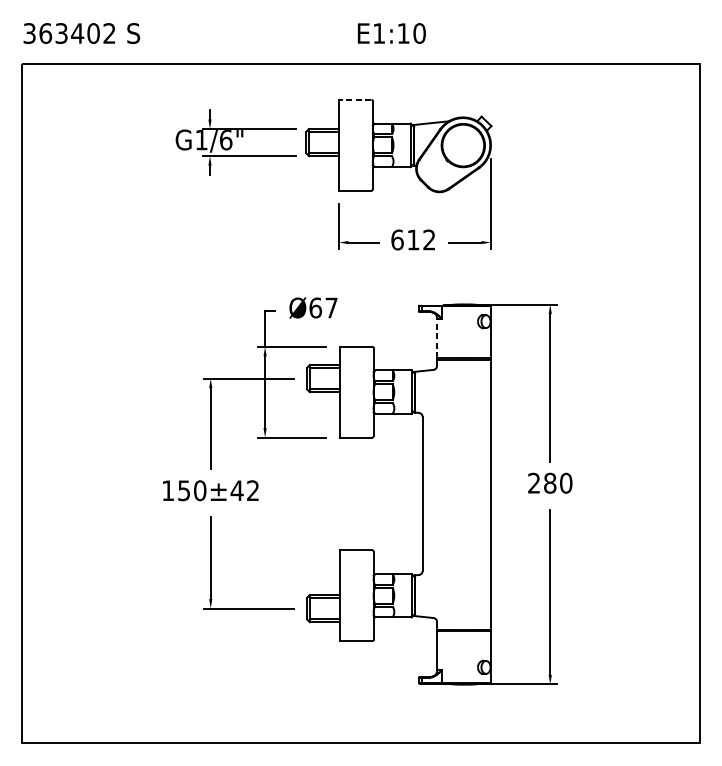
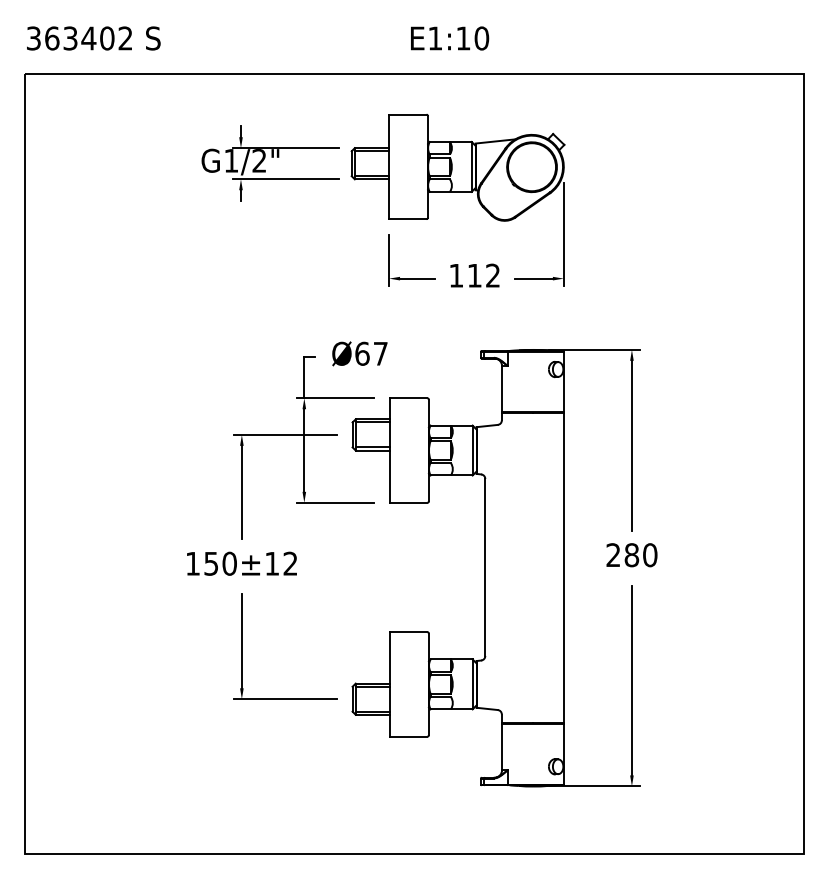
line: (354, 99) -> (407, 114), dashed -> solid
text: (226, 139) -> (259, 160), G1/6" -> G1/2"
text: (397, 239) -> (456, 275), 612 -> 112
line: (437, 338) -> (502, 388), dashed -> solid
text: (236, 490) -> (271, 563), 150±42 -> 150±12

